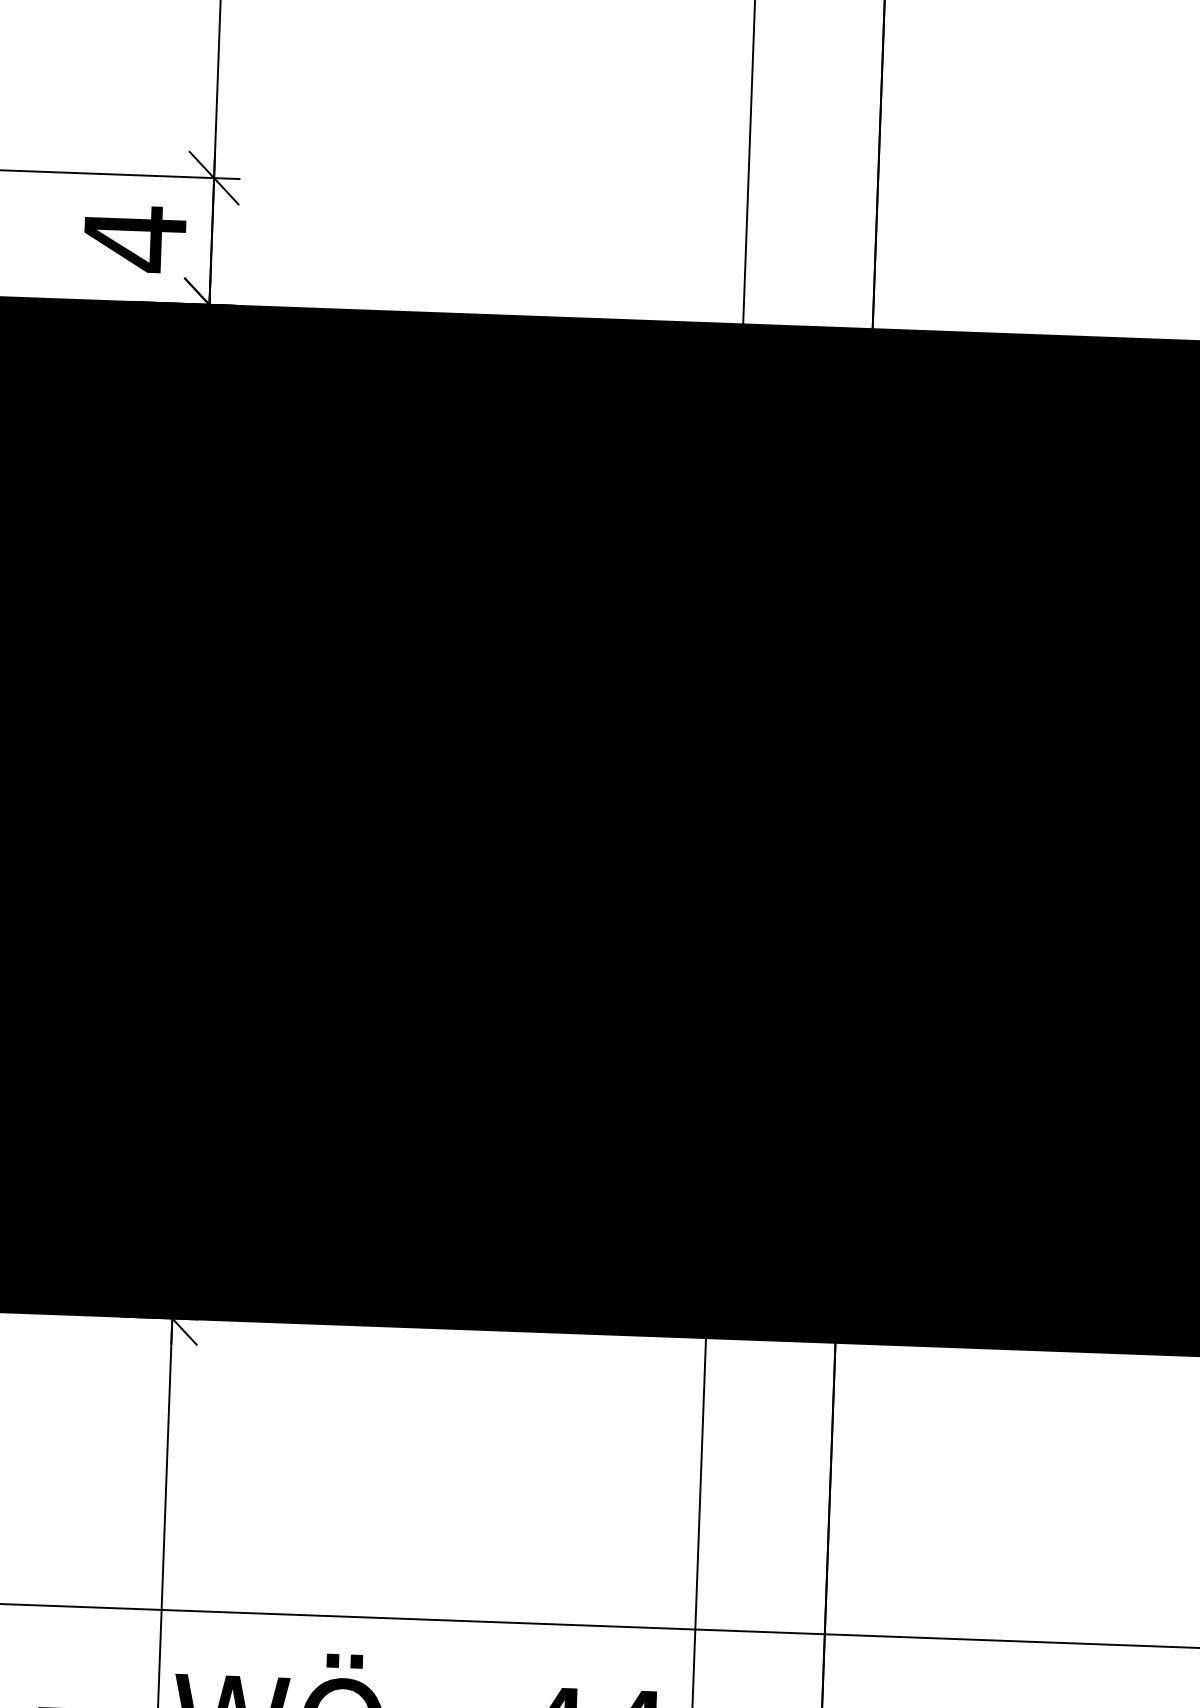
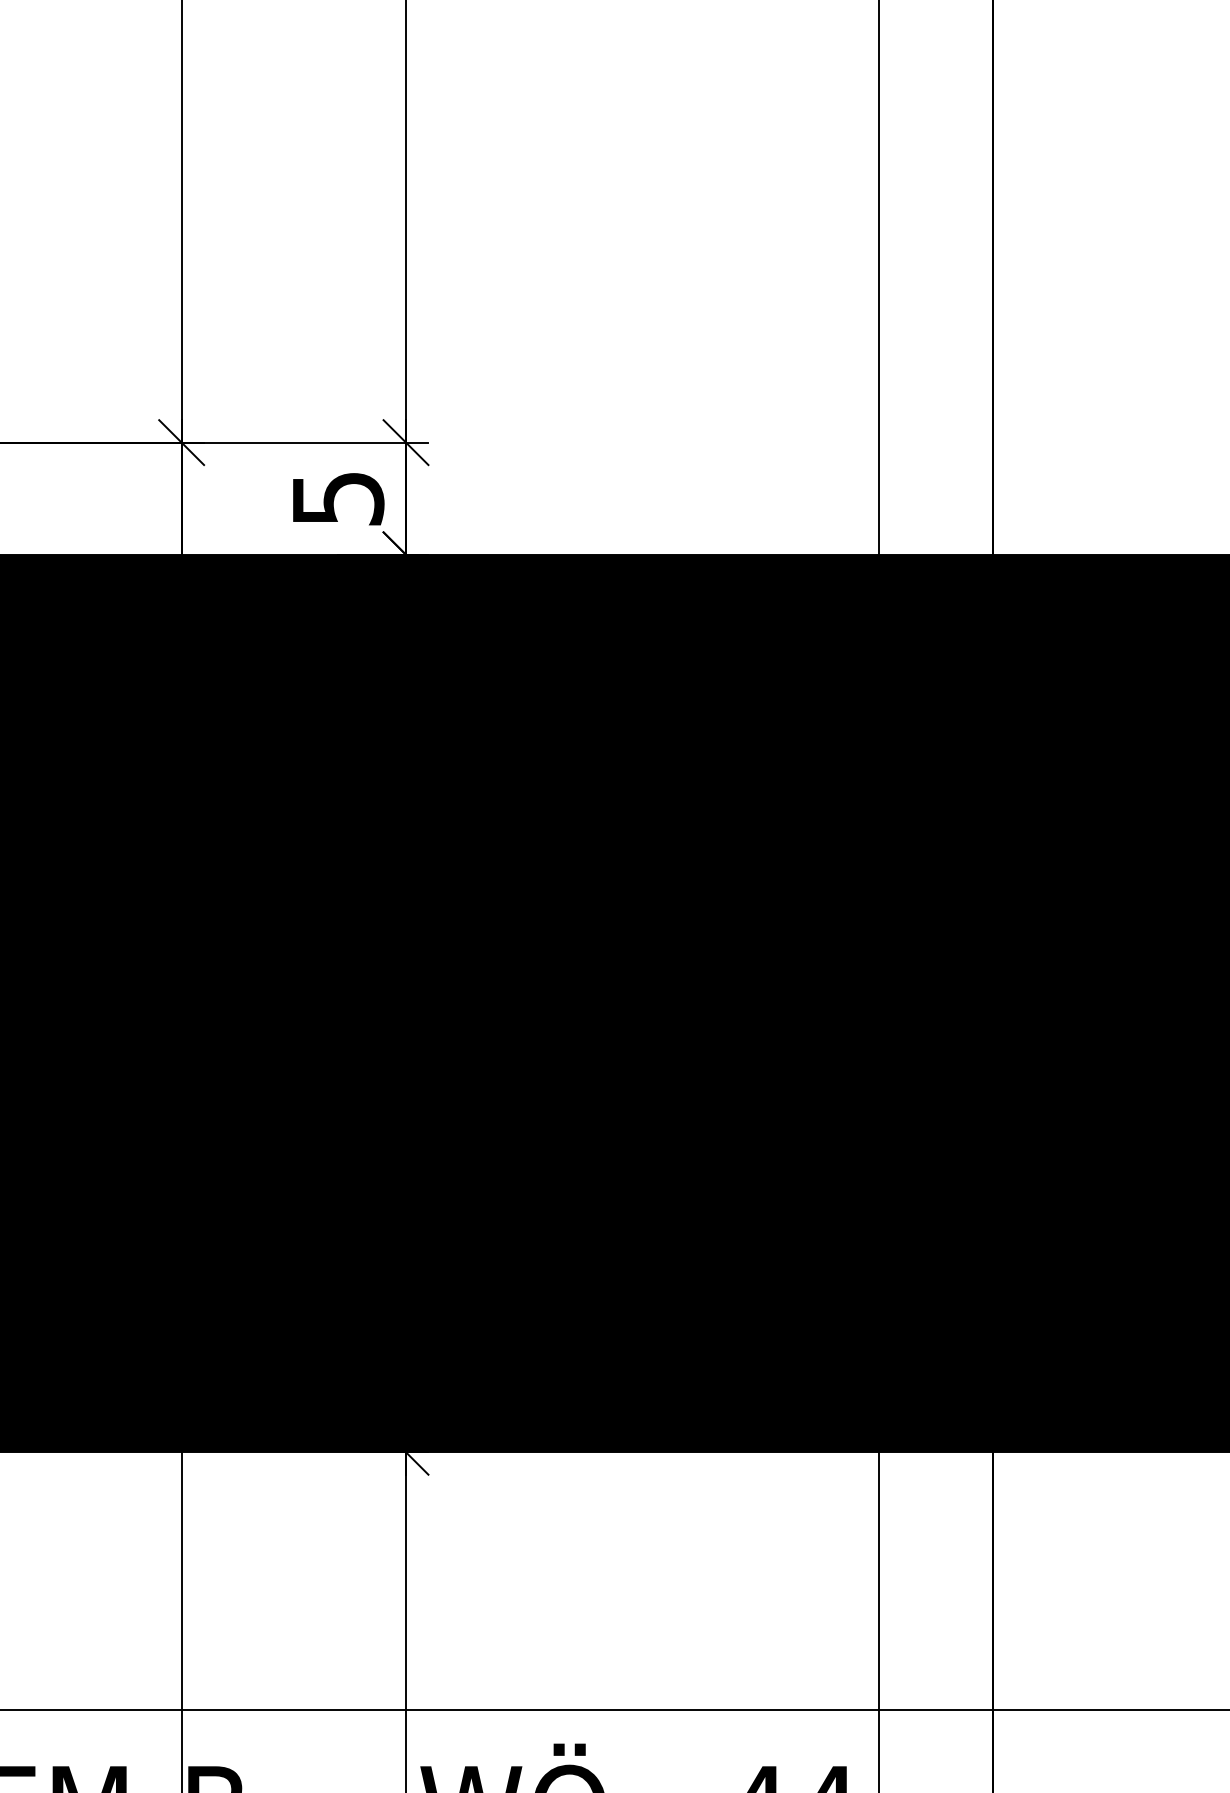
text: (135, 238) -> (338, 498), 4 -> 5

